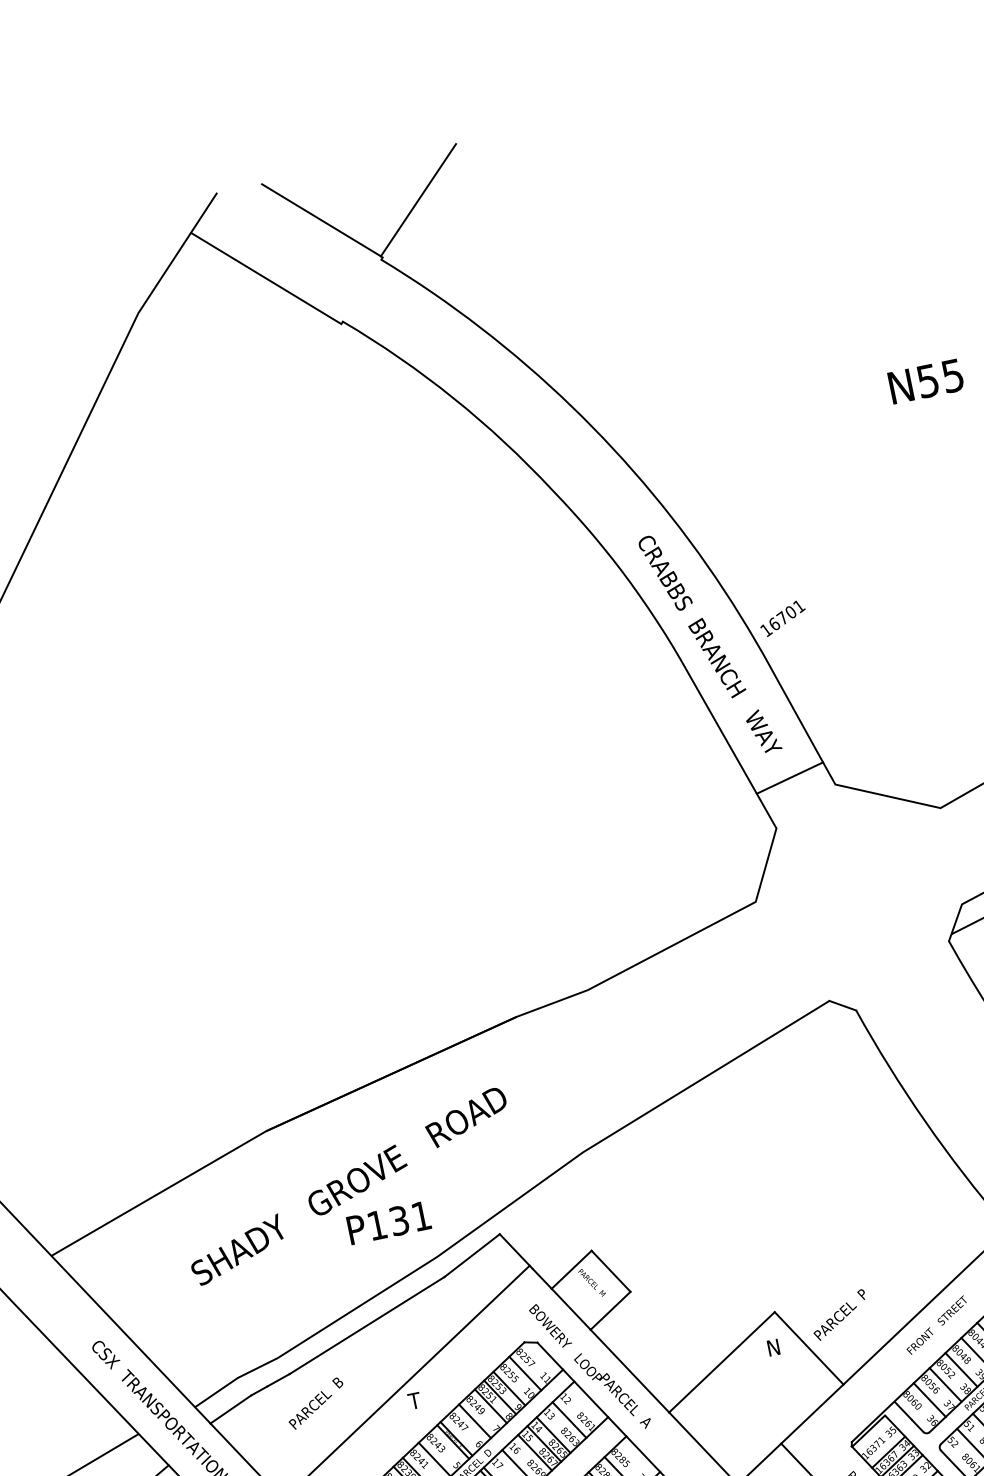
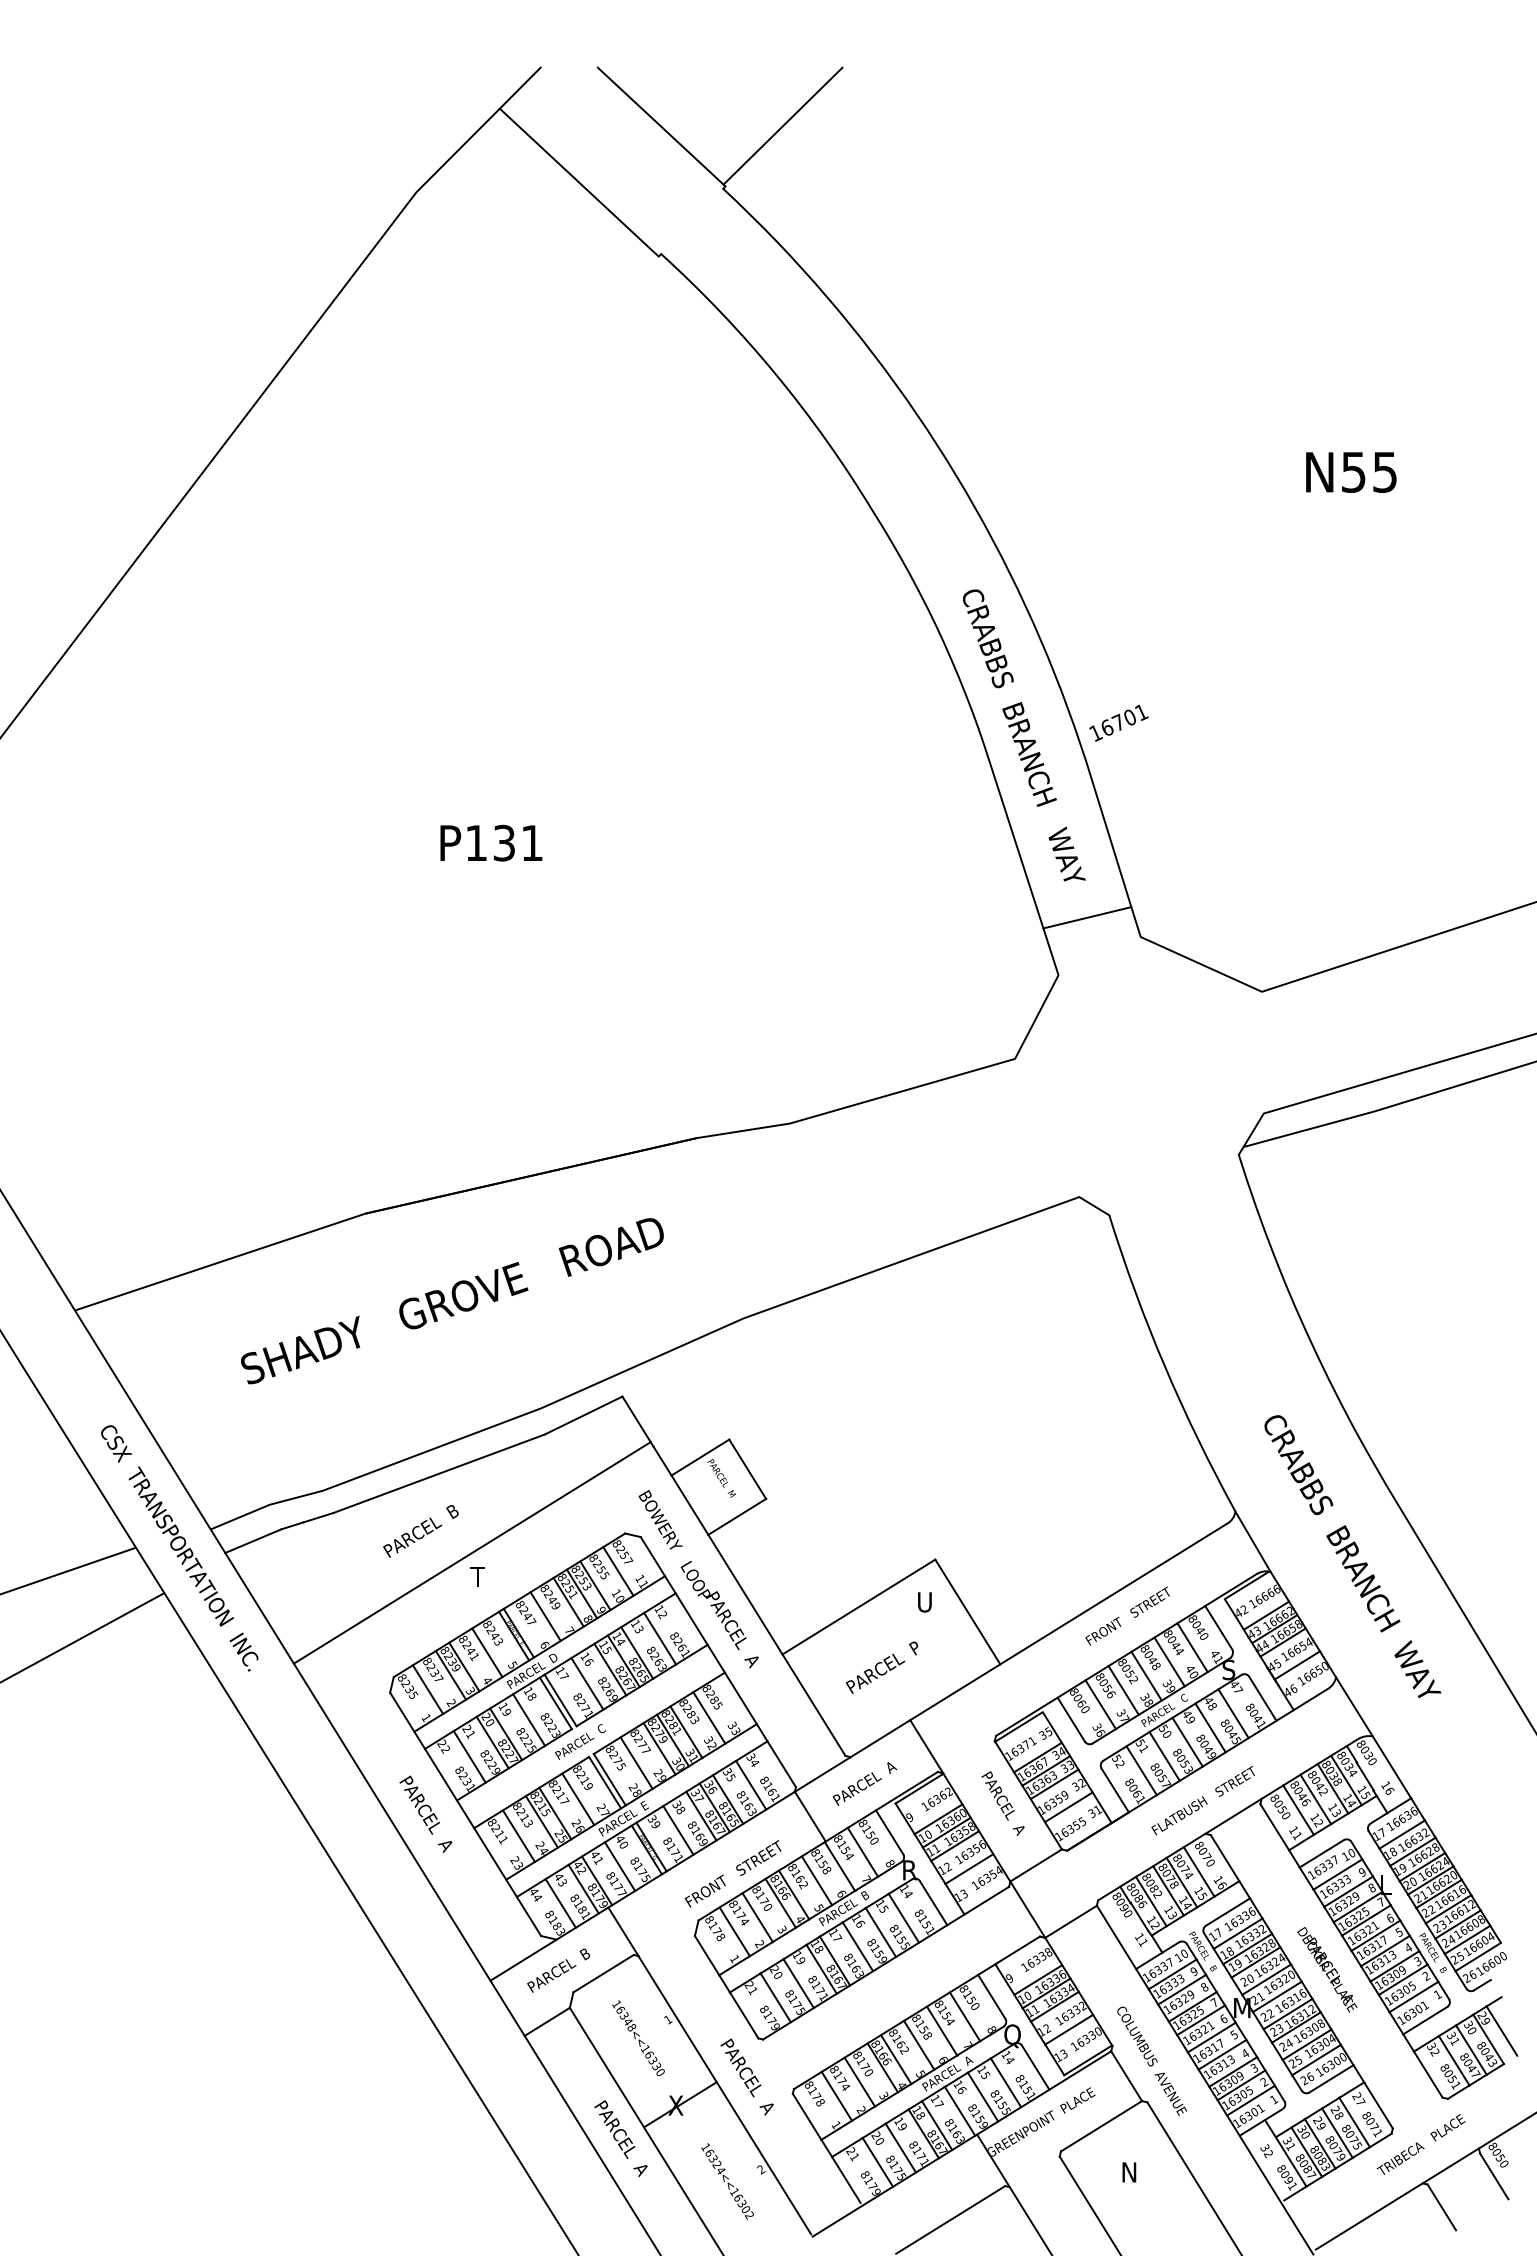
text: (389, 1222) -> (491, 842), moved
text: (839, 1315) -> (881, 1667), moved
text: (773, 1347) -> (924, 1602), N -> U
text: (315, 1403) -> (420, 1531), moved

